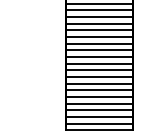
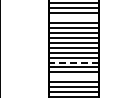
line: (99, 23) -> (74, 17), removed
line: (99, 83) -> (74, 62), solid -> dashed
line: (99, 103) -> (74, 77), removed

